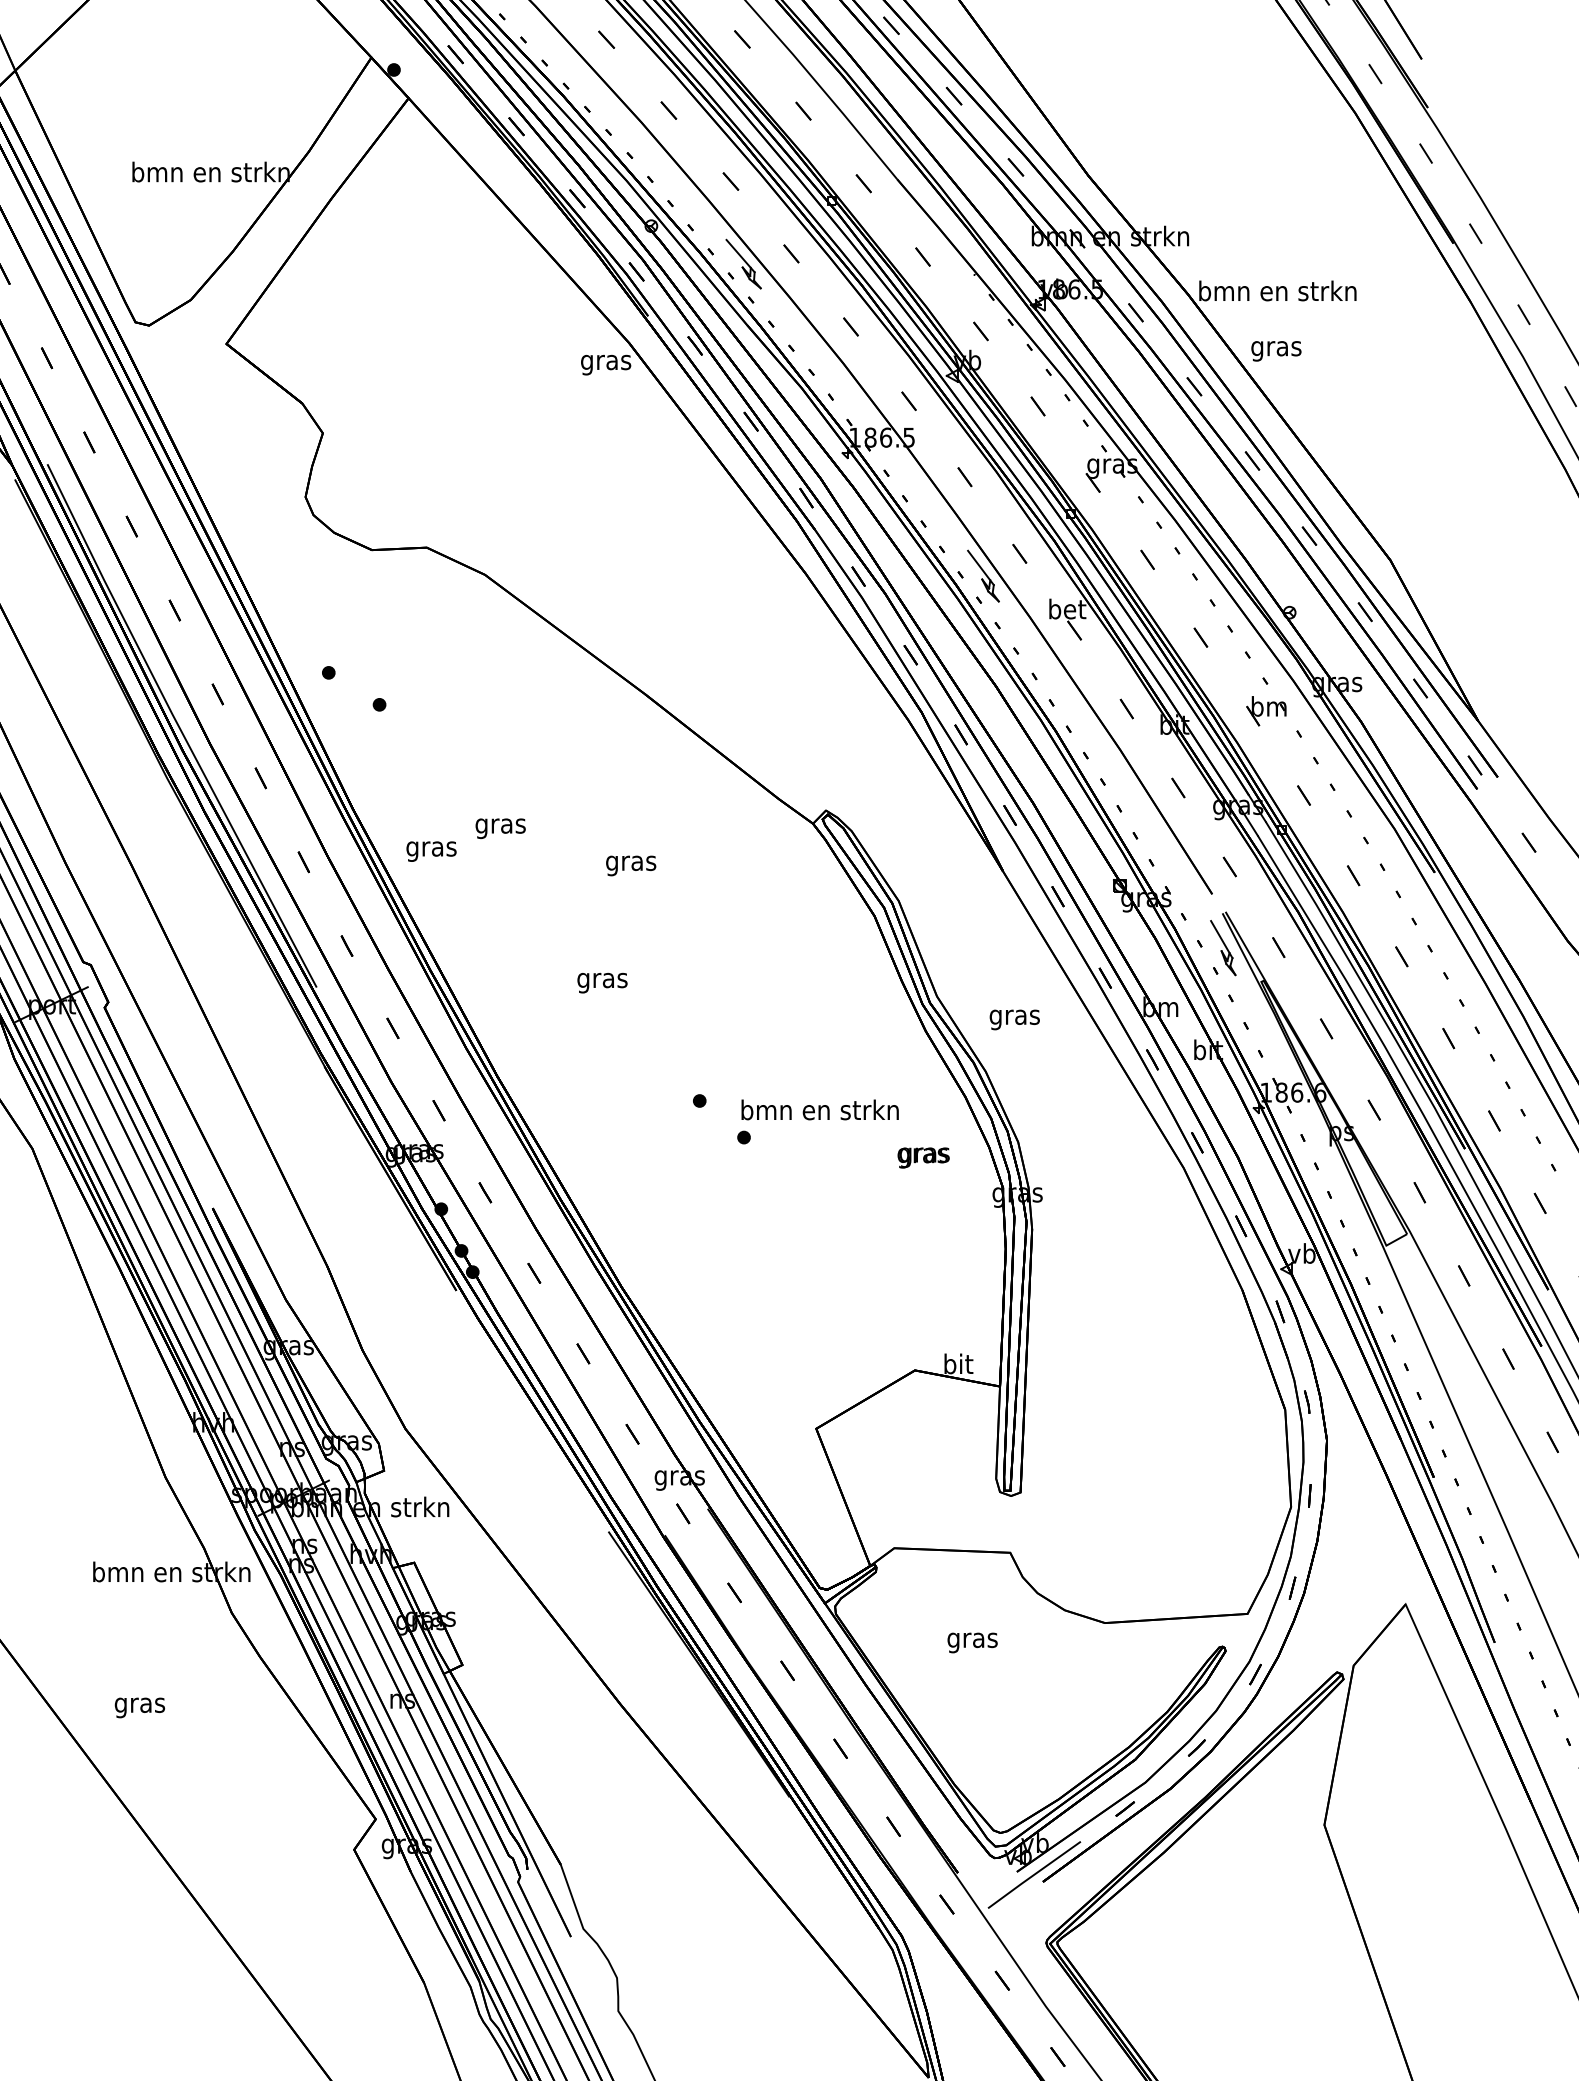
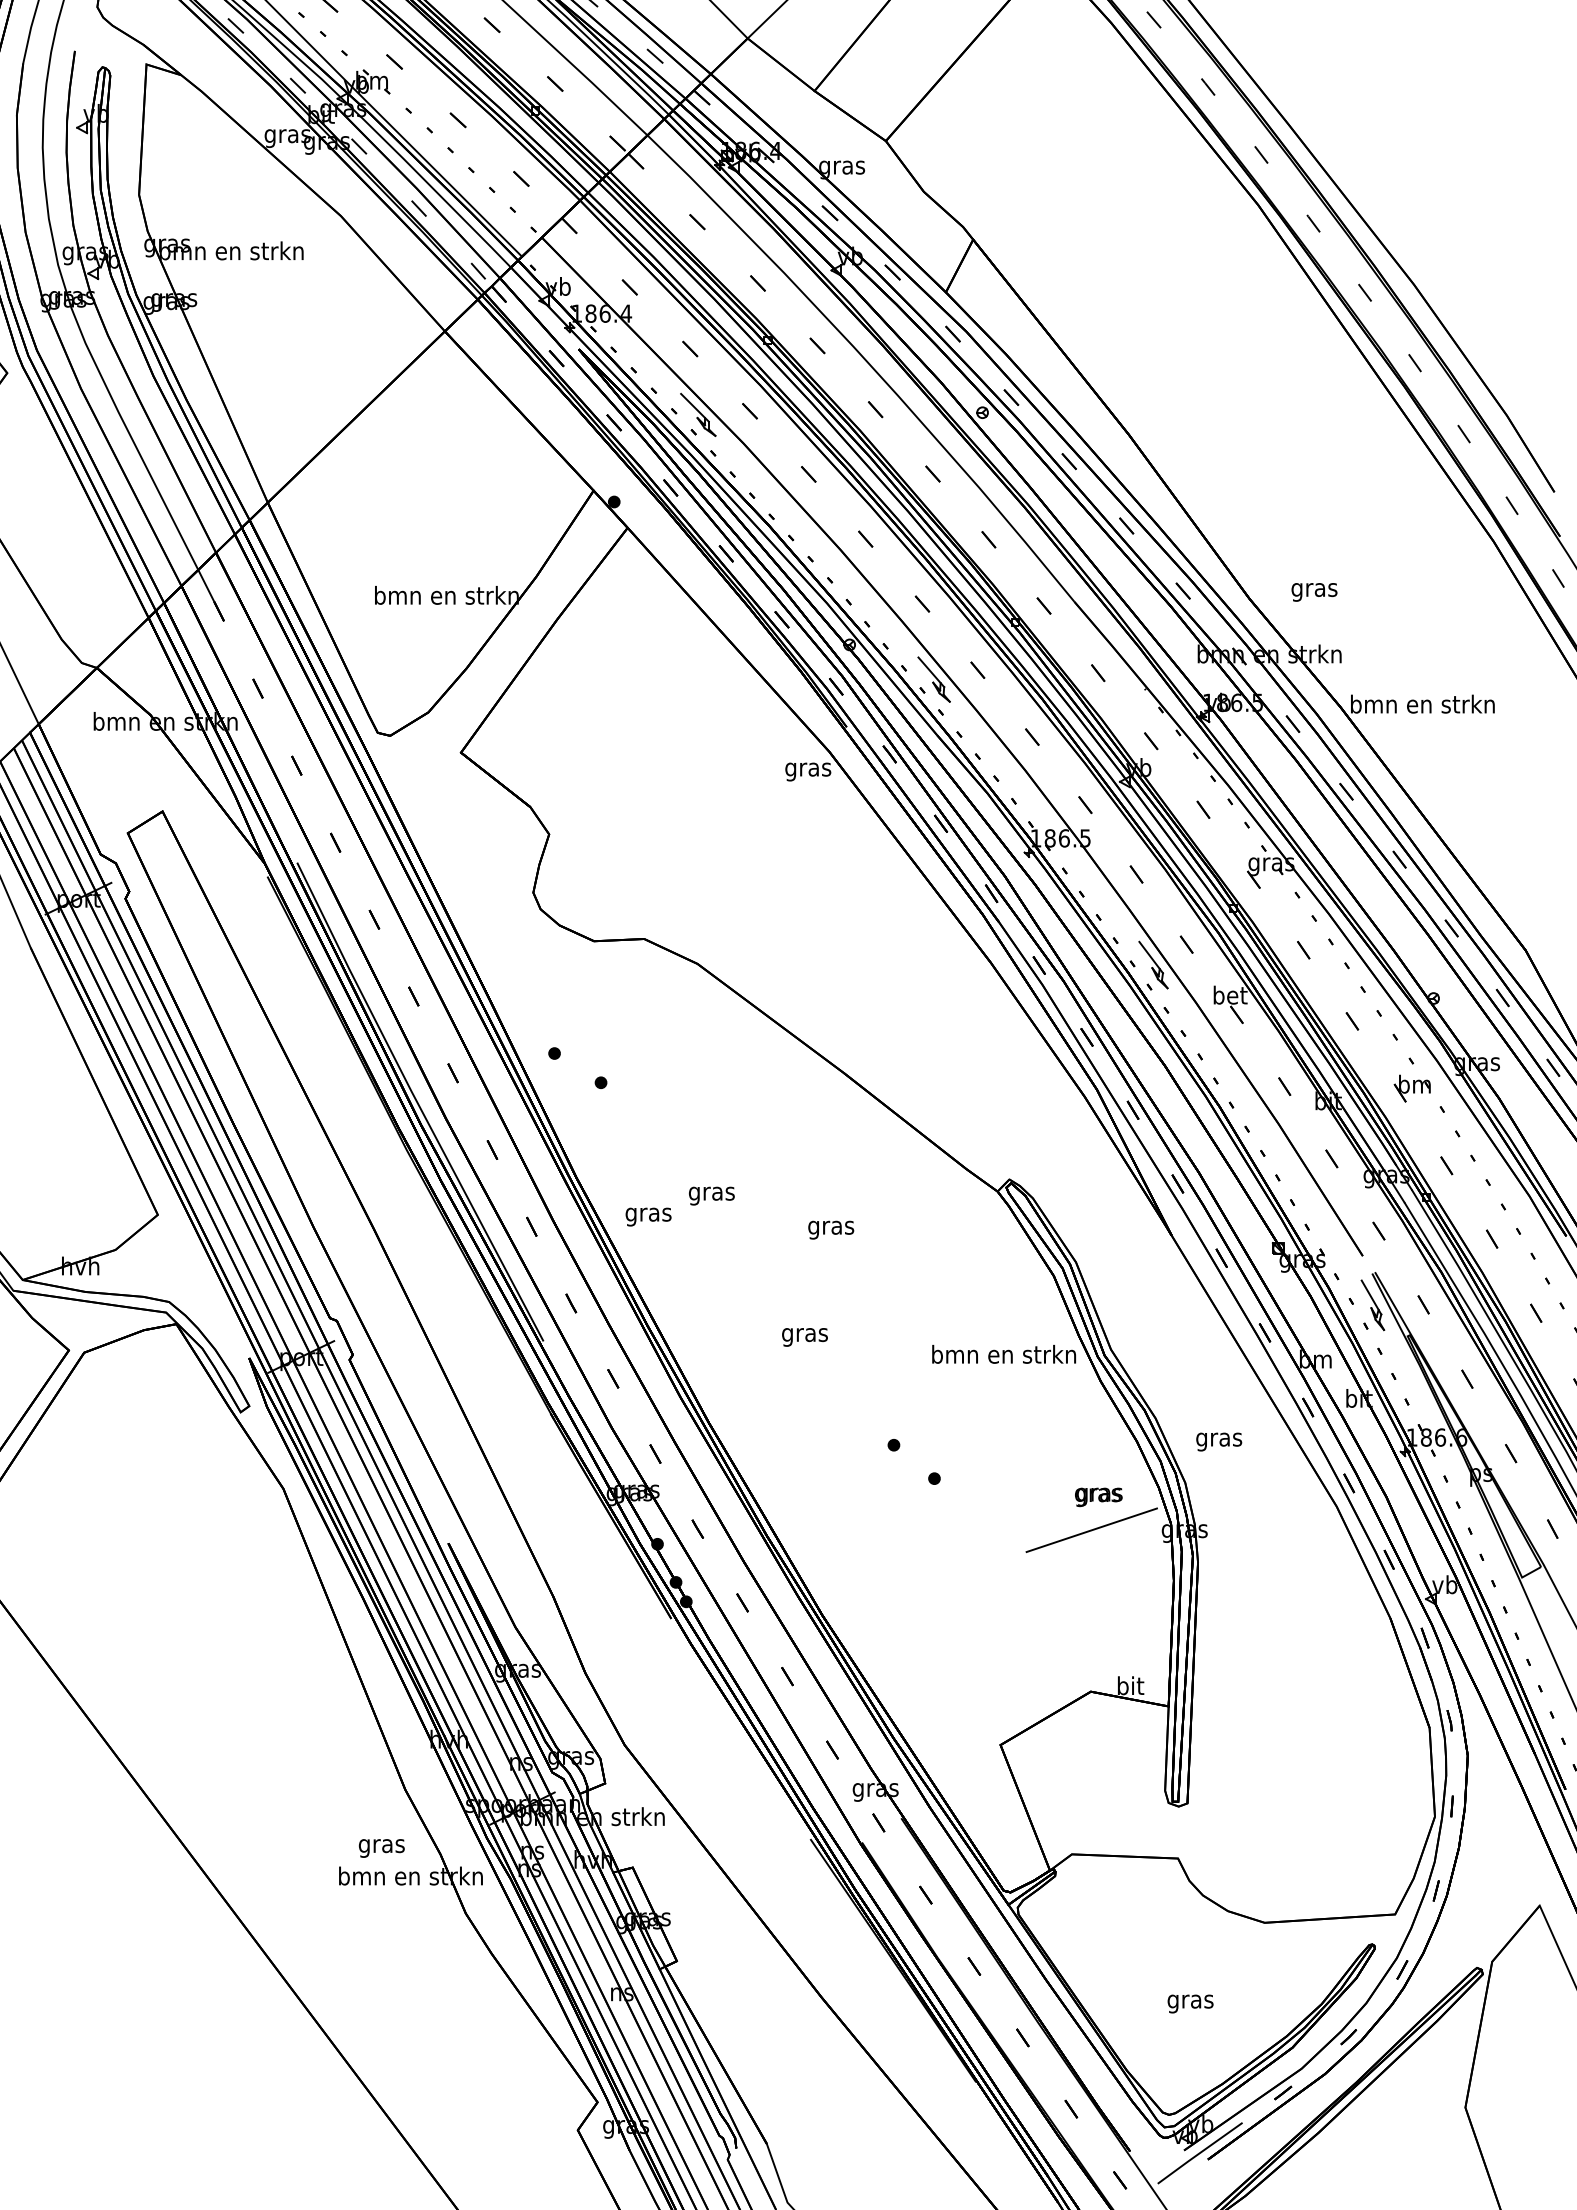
text: (1276, 351) -> (1314, 592), moved
text: (1015, 1019) -> (1219, 1441), moved
text: (819, 1110) -> (1003, 1354), moved
line: (915, 1194) -> (1091, 1530), added
text: (972, 1642) -> (1190, 2003), moved
text: (139, 1707) -> (381, 1848), moved

